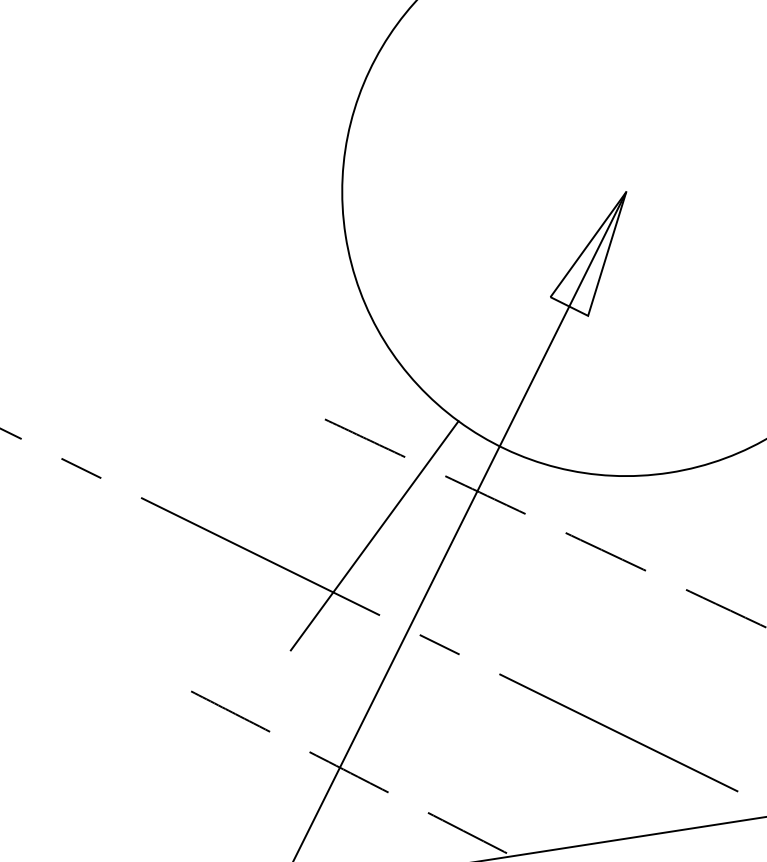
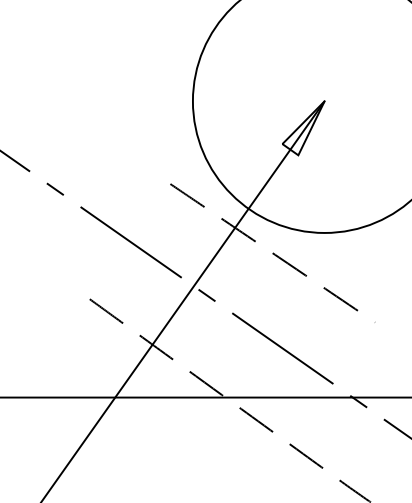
line: (373, 534) -> (184, 240), removed

